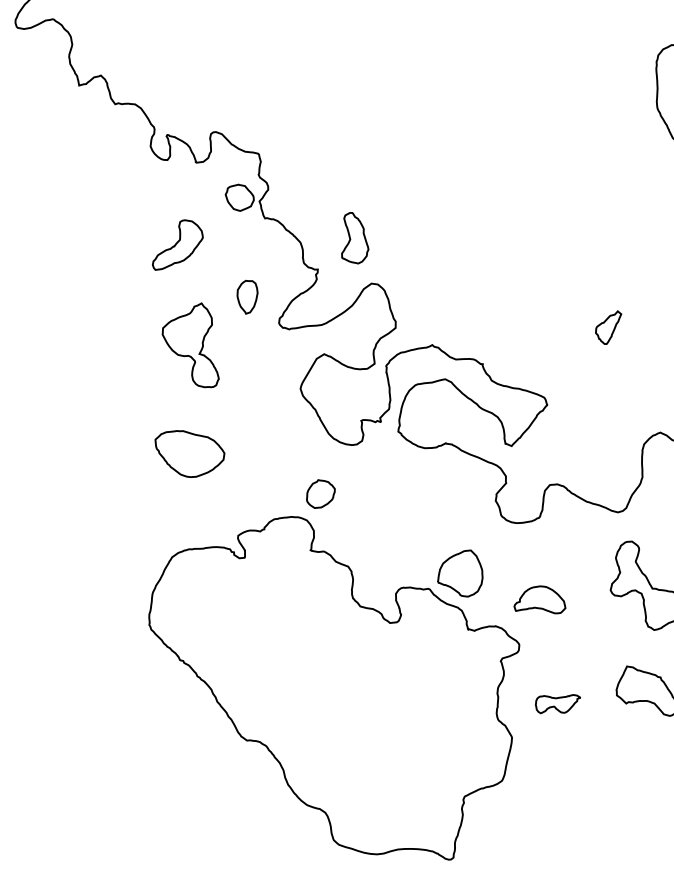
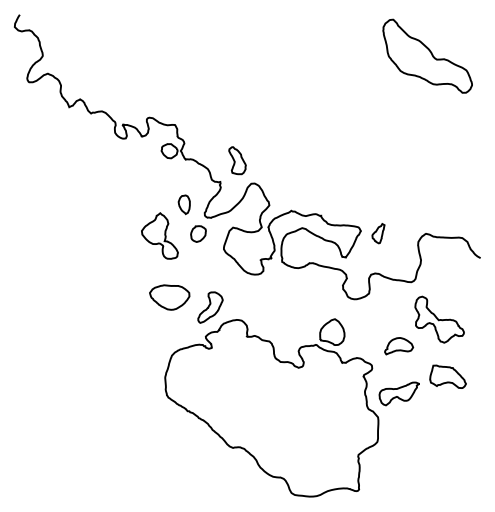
part: (178, 246) -> (210, 307), moved
part: (607, 326) -> (378, 233), moved
part: (320, 493) -> (198, 233), moved
part: (541, 601) -> (399, 346), moved
part: (556, 703) -> (398, 393), size x1.67

